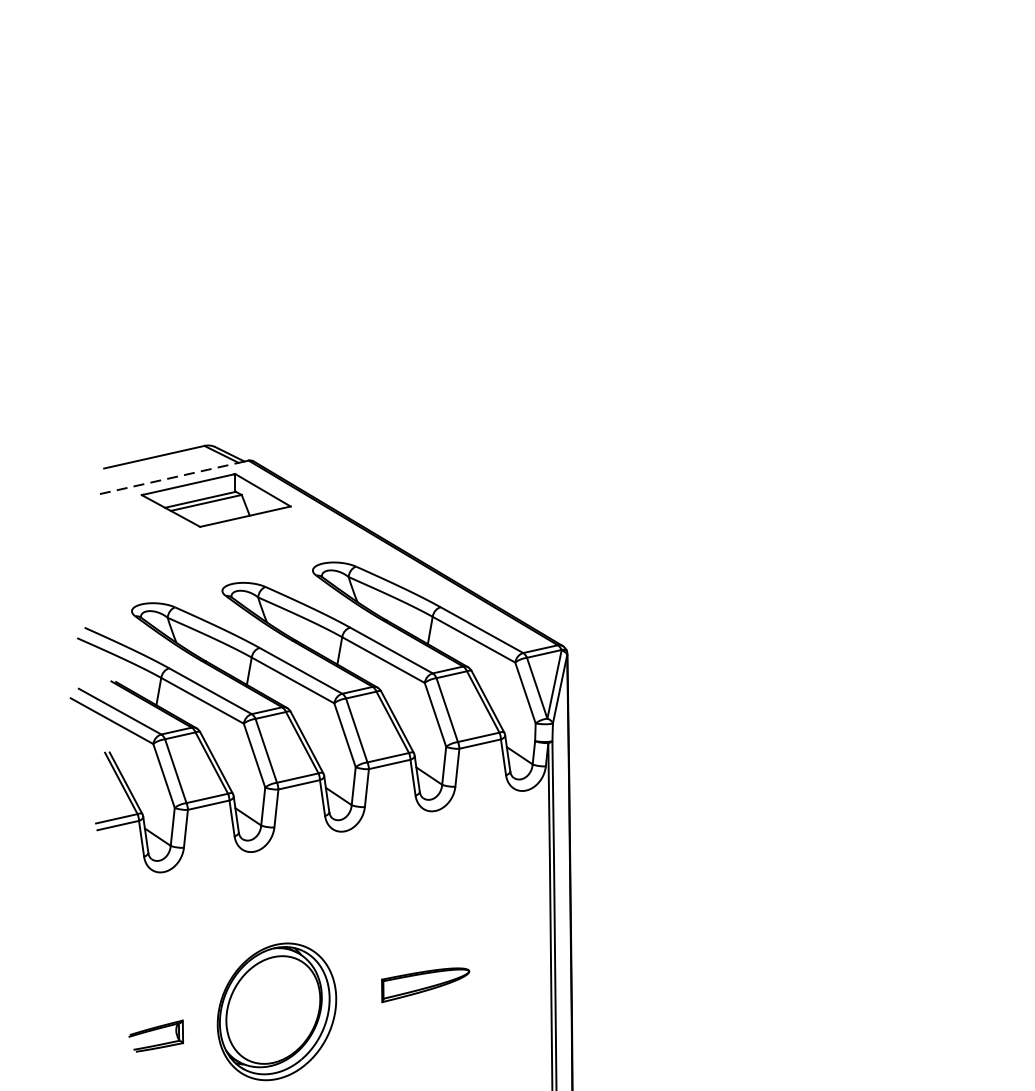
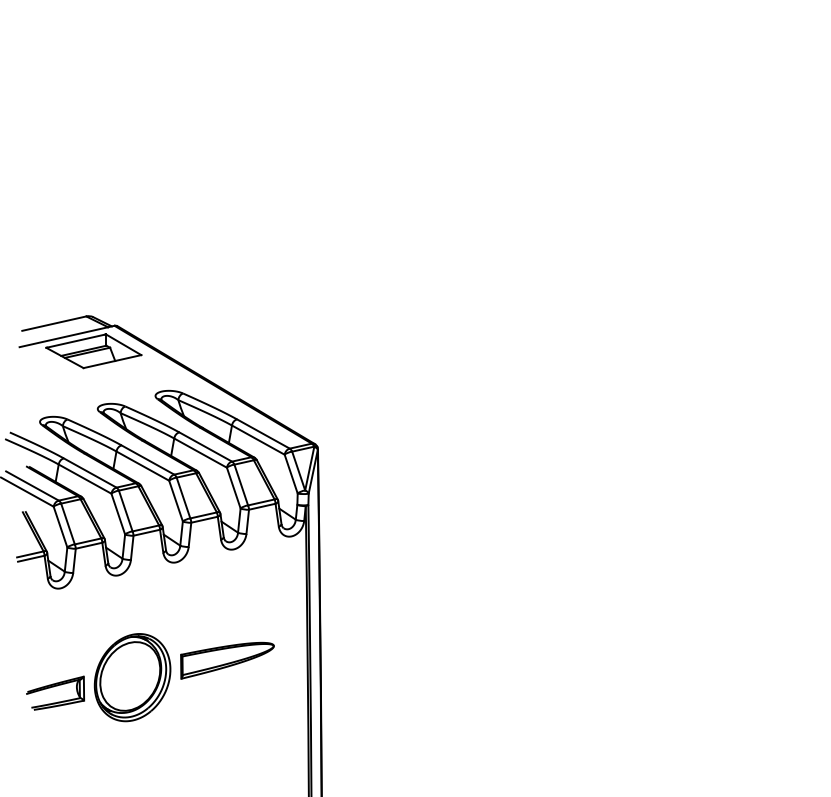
line: (170, 478) -> (64, 337), dashed -> solid
part: (425, 985) -> (227, 660), size x1.67
part: (156, 1035) -> (55, 692), size x1.67

